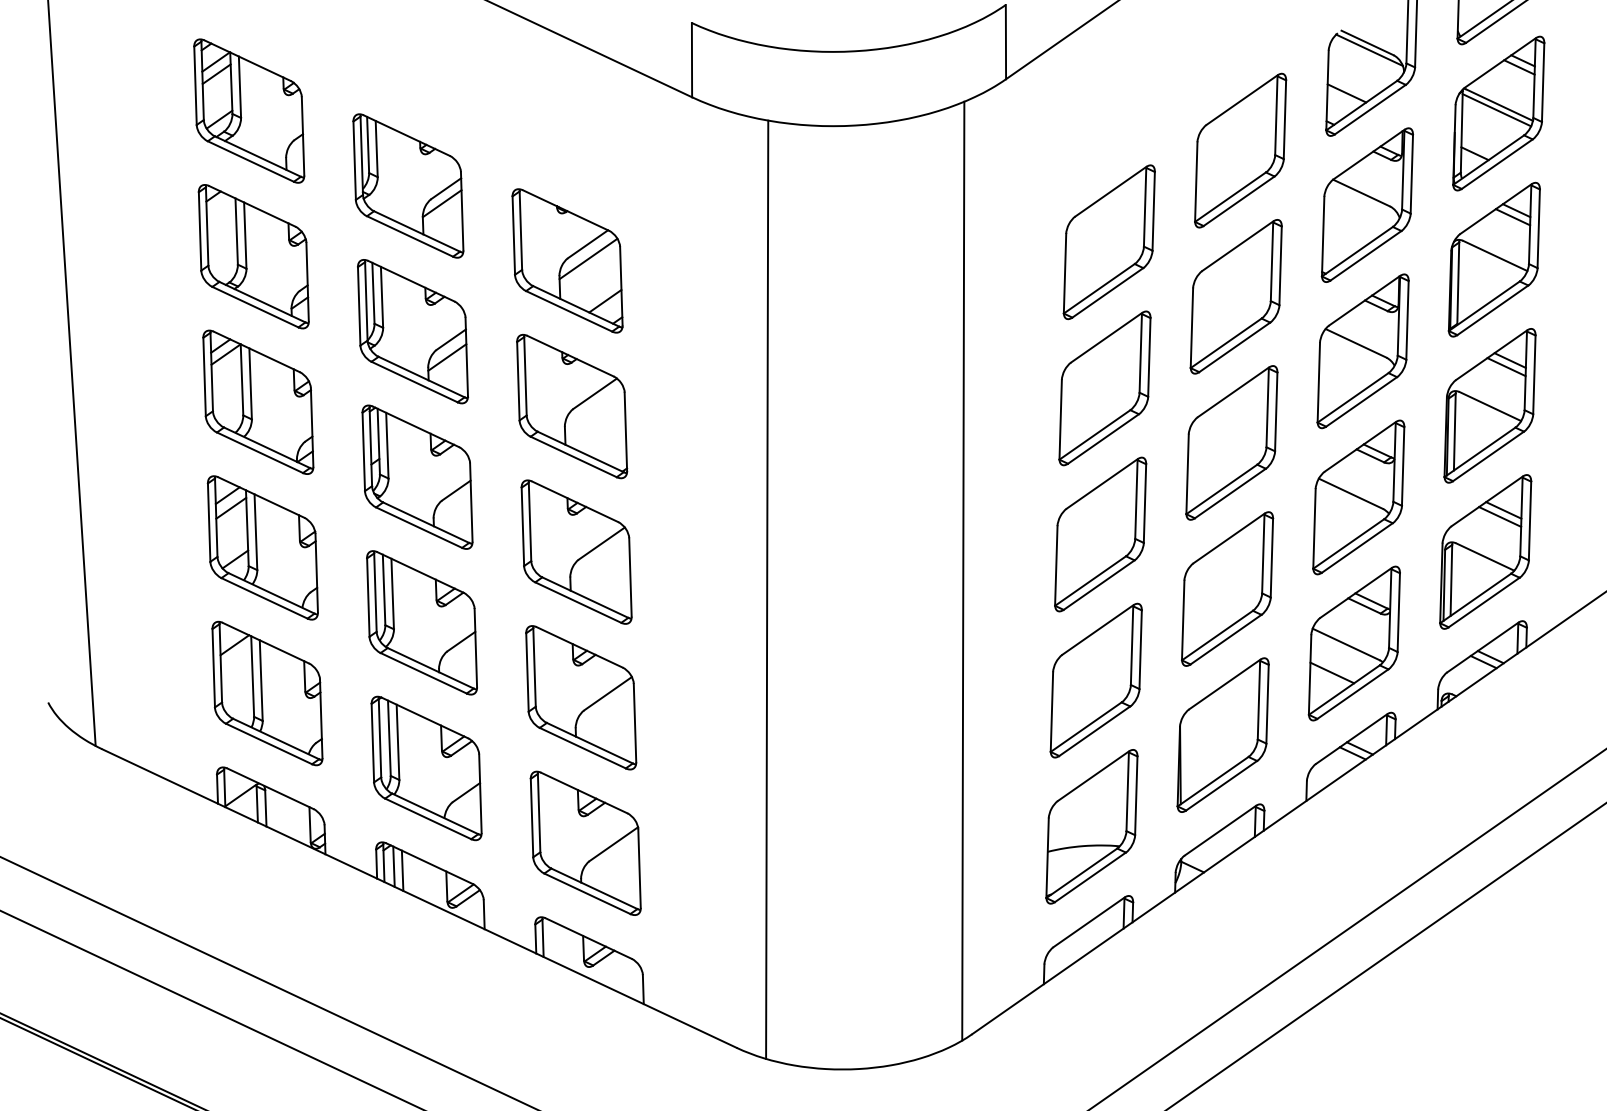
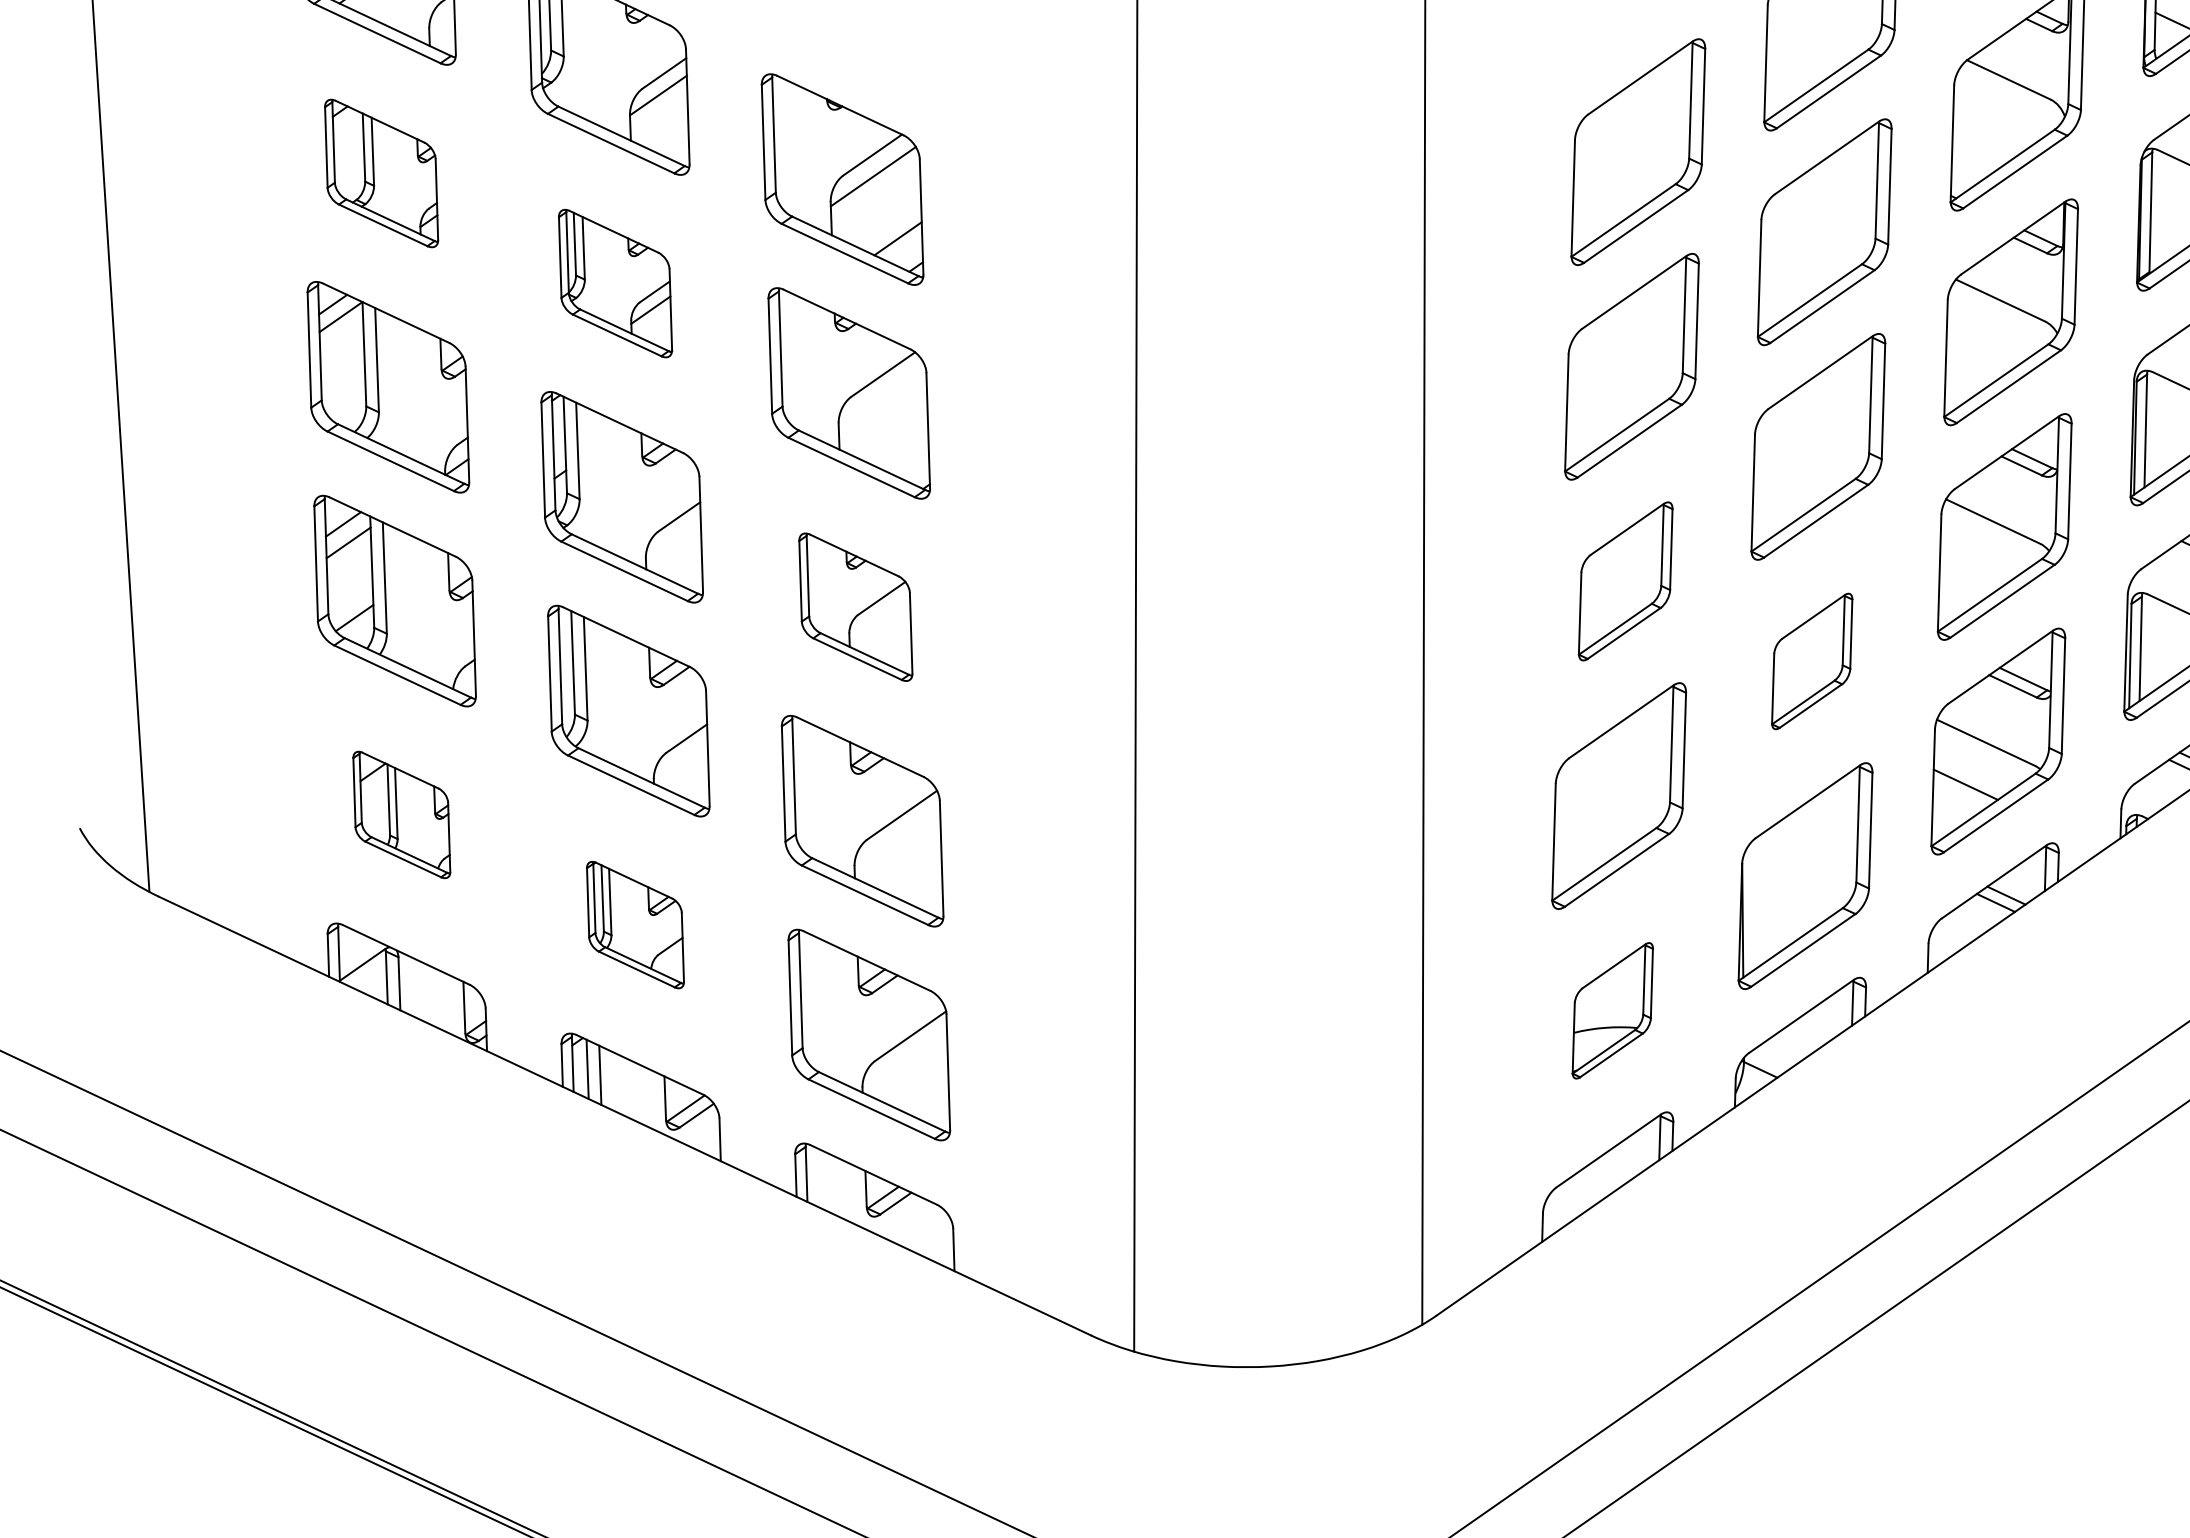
part: (253, 256) -> (381, 173), size x0.7
part: (412, 331) -> (614, 283), size x0.7
part: (1100, 534) -> (1625, 581), size x0.7
part: (576, 551) -> (855, 606), size x0.7
part: (1227, 588) -> (1811, 660), size x0.6
part: (267, 693) -> (401, 814), size x0.6
part: (426, 768) -> (635, 925), size x0.6
part: (1091, 826) -> (1612, 1010), size x0.6

